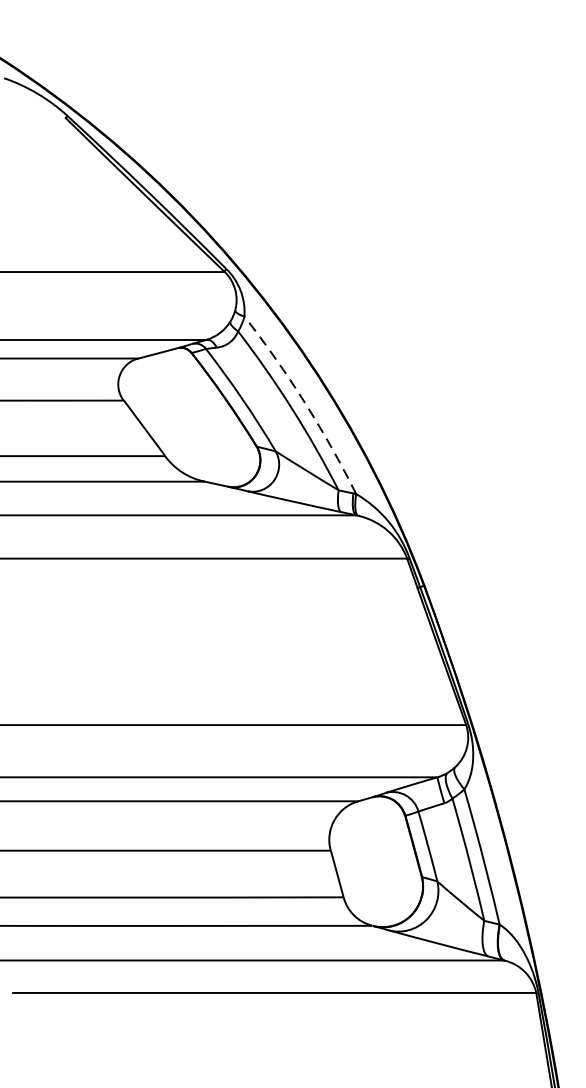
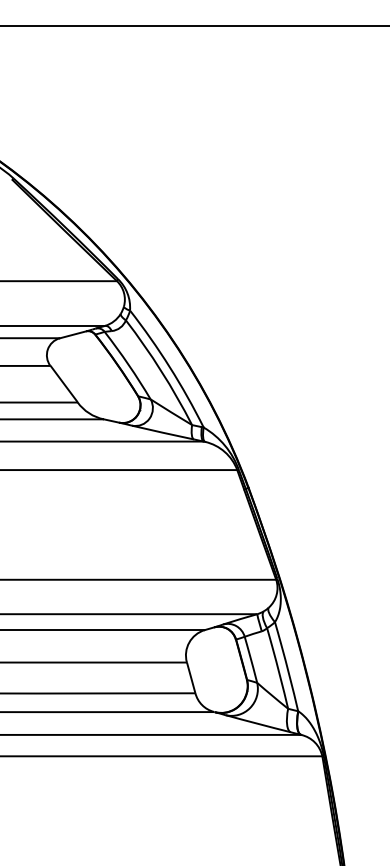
arc: (304, 402) -> (169, 367), dashed -> solid

